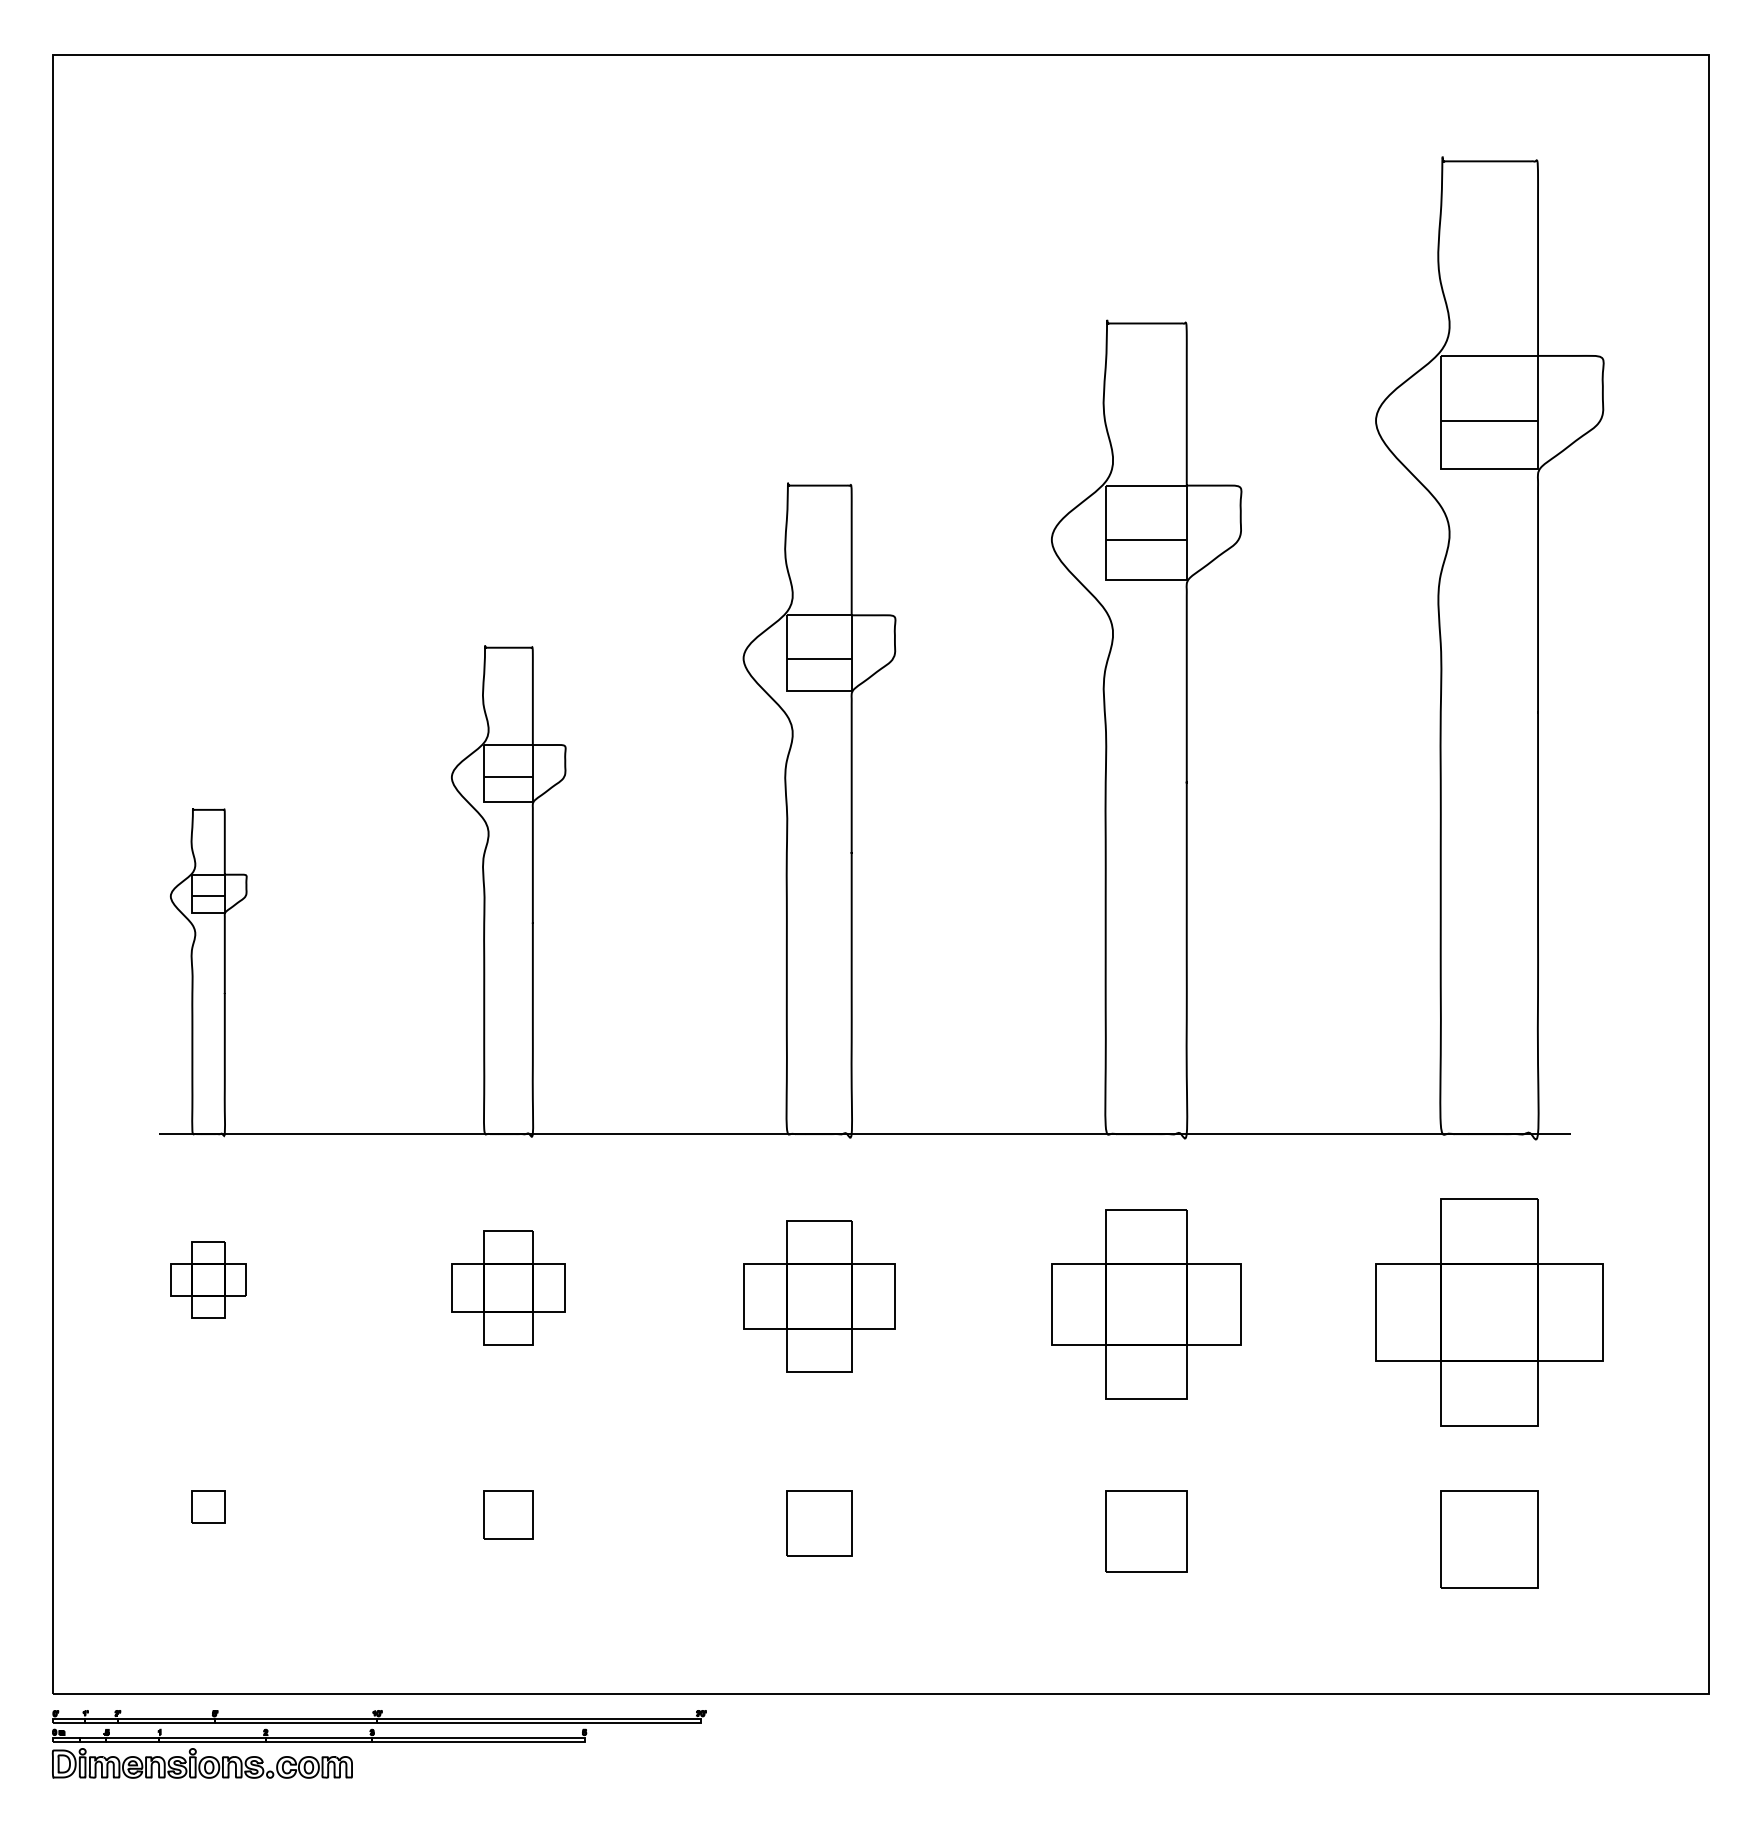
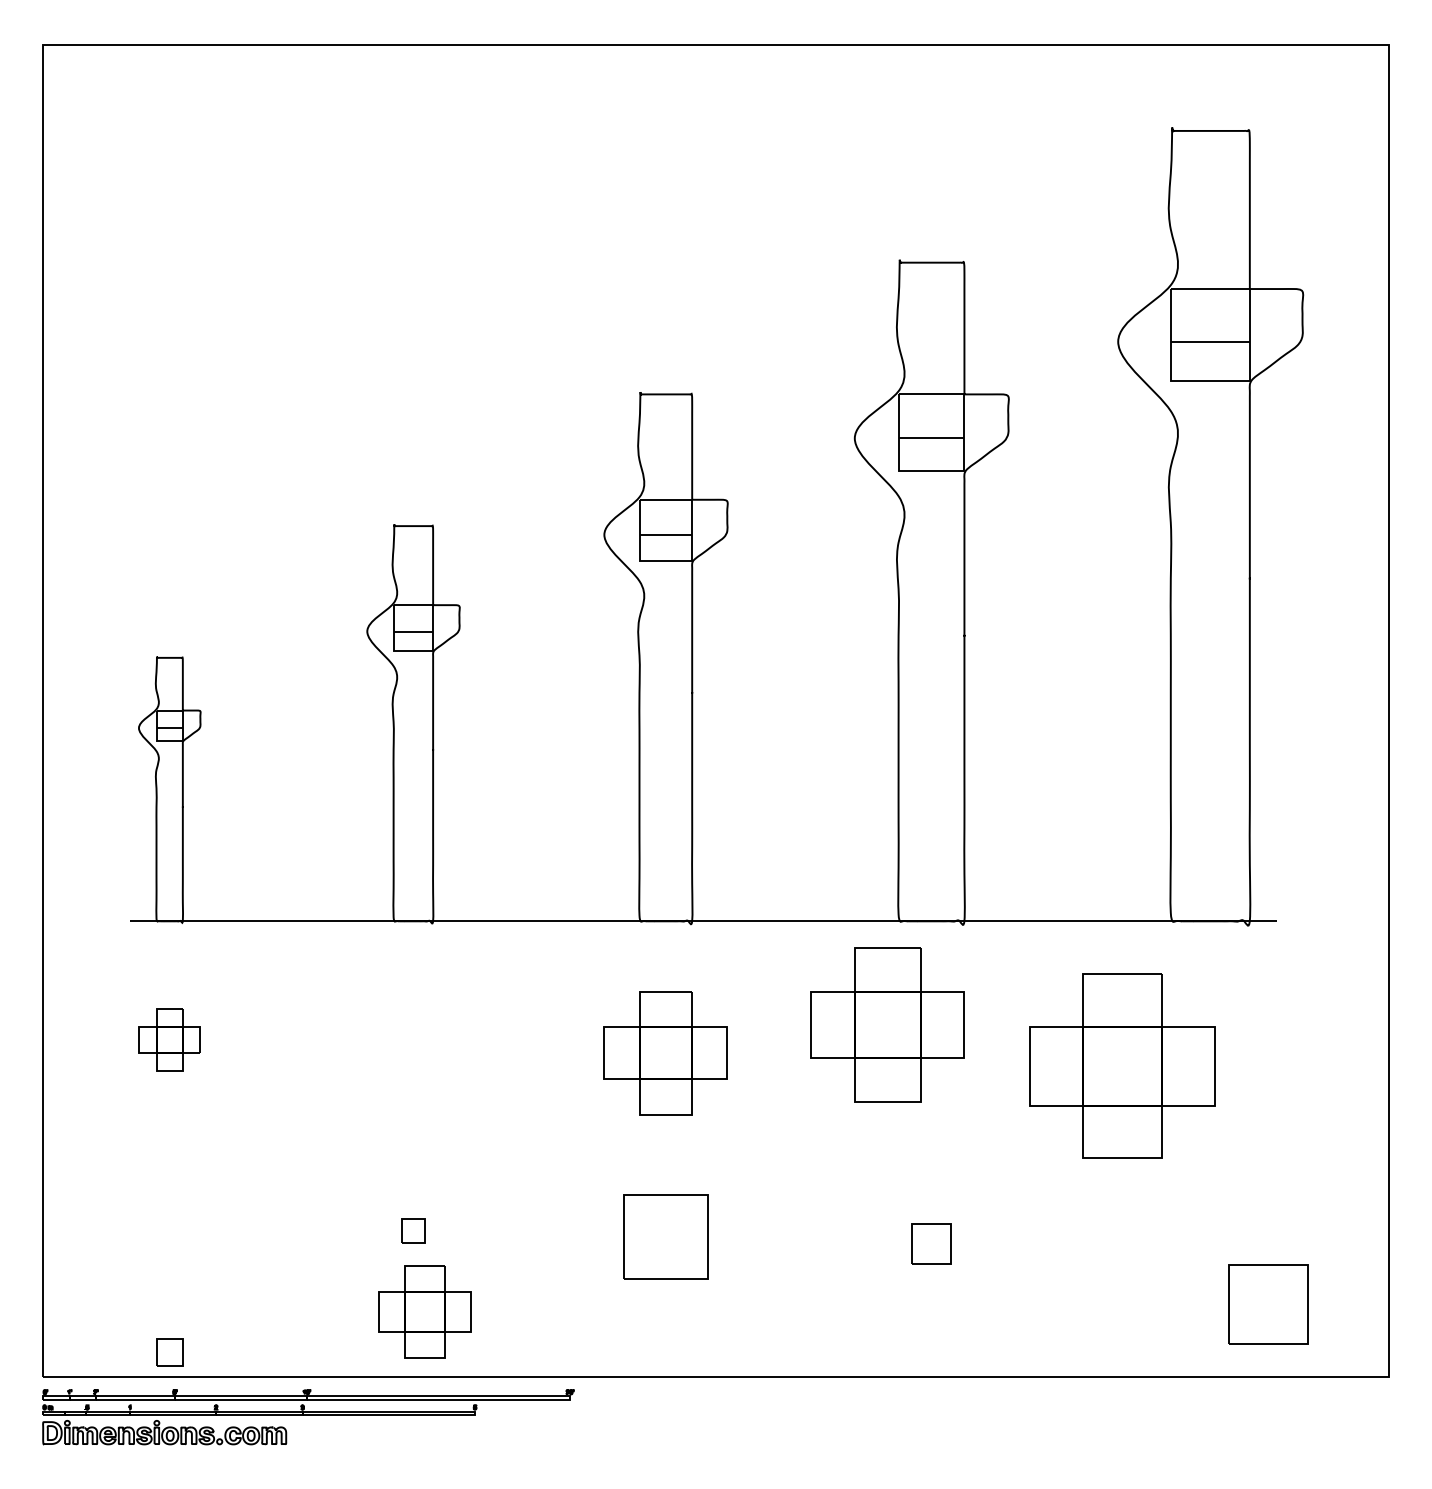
part: (508, 1287) -> (424, 1311), moved
part: (1146, 1304) -> (887, 1024), moved
part: (1489, 1312) -> (1122, 1066), moved
part: (208, 1506) -> (169, 1352), moved
part: (508, 1514) -> (413, 1230), size x0.6
part: (819, 1523) -> (666, 1237), size x1.6
part: (1146, 1531) -> (931, 1244), size x0.6
part: (1489, 1539) -> (1268, 1304), moved

